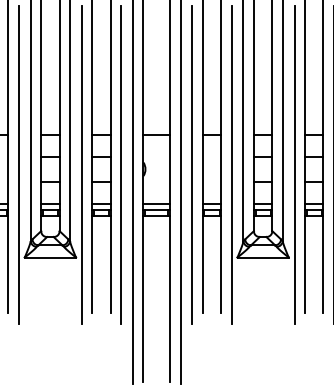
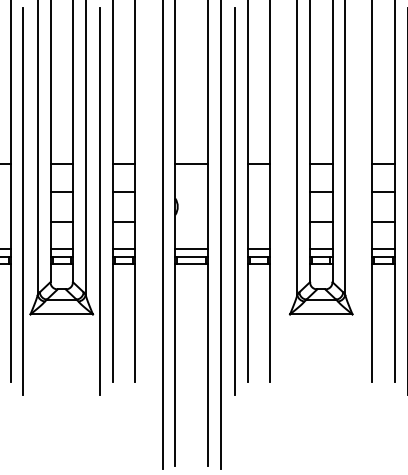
line: (121, 164) -> (148, 200), removed
line: (231, 164) -> (282, 200), removed
line: (294, 164) -> (359, 200), removed

